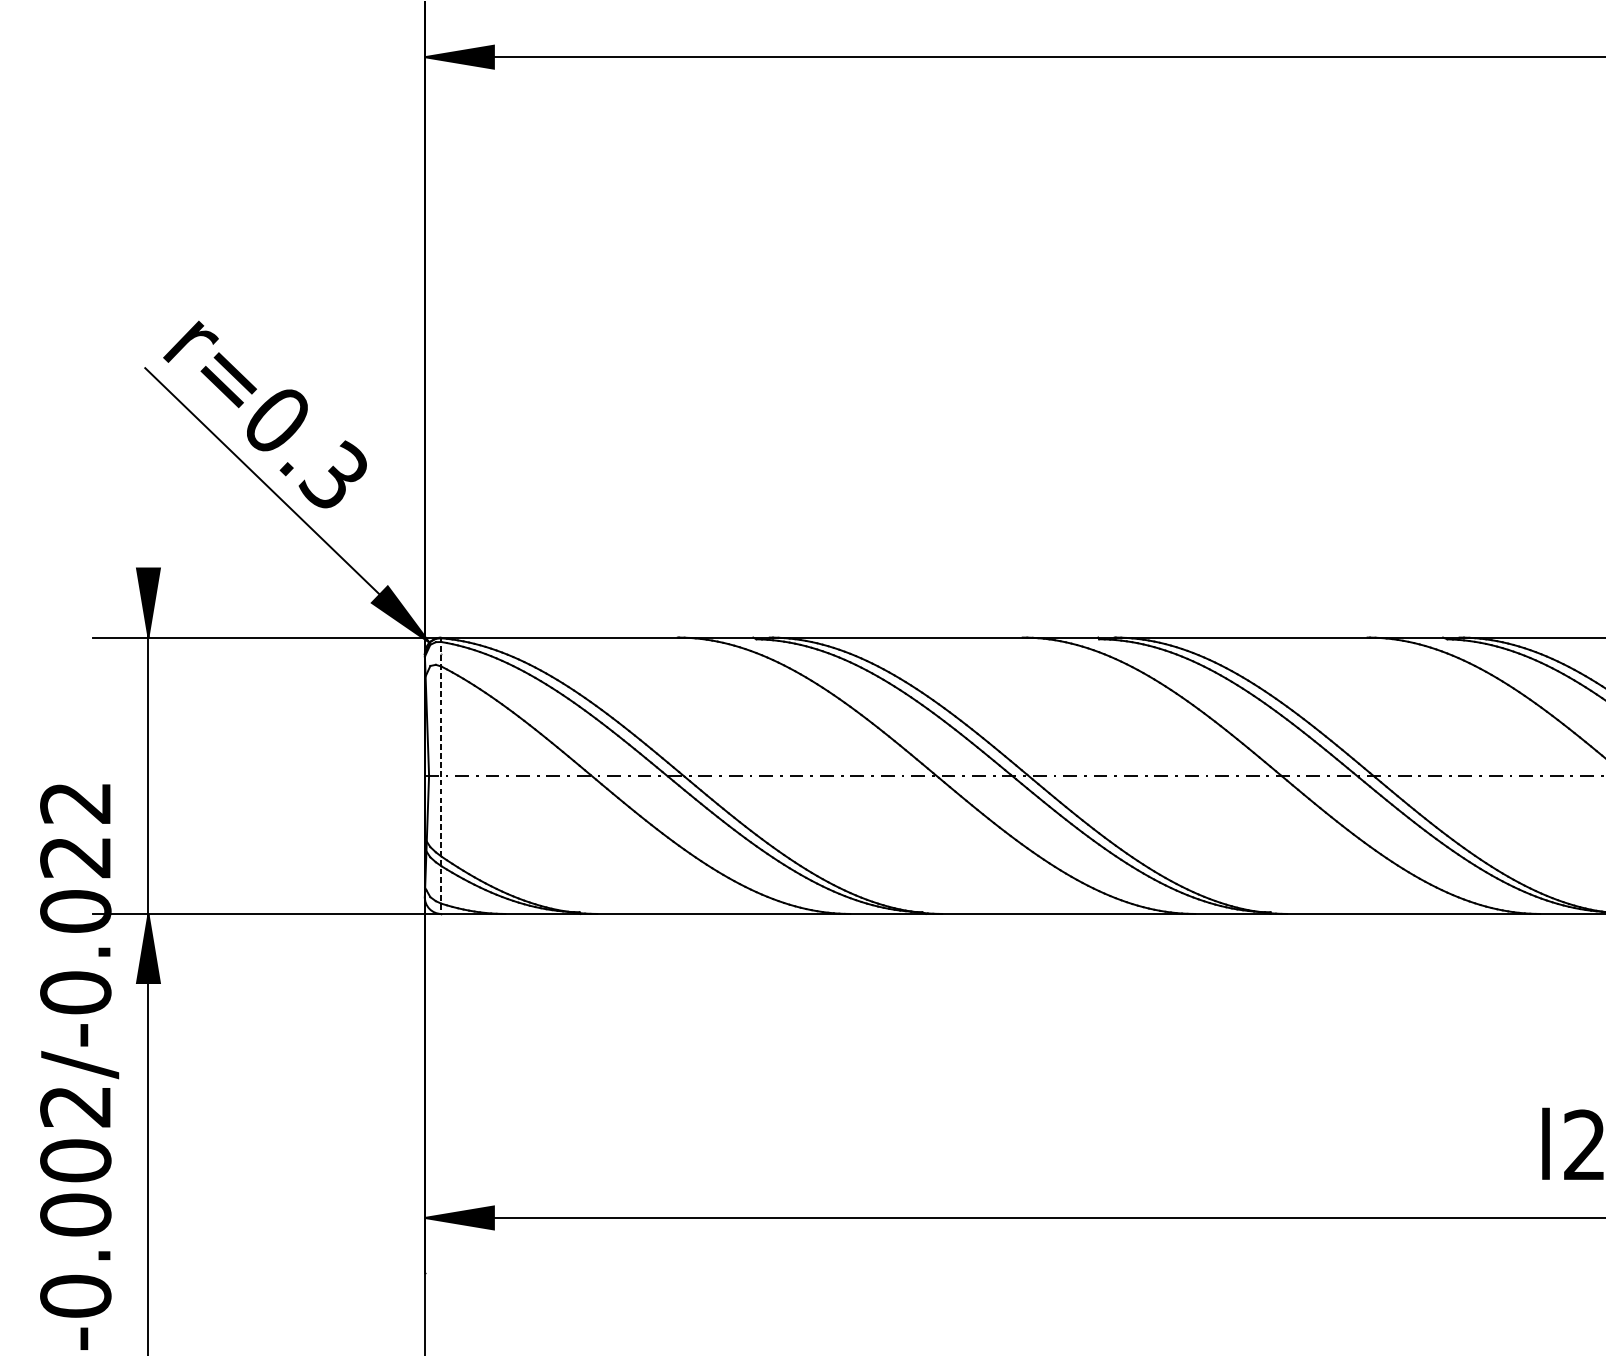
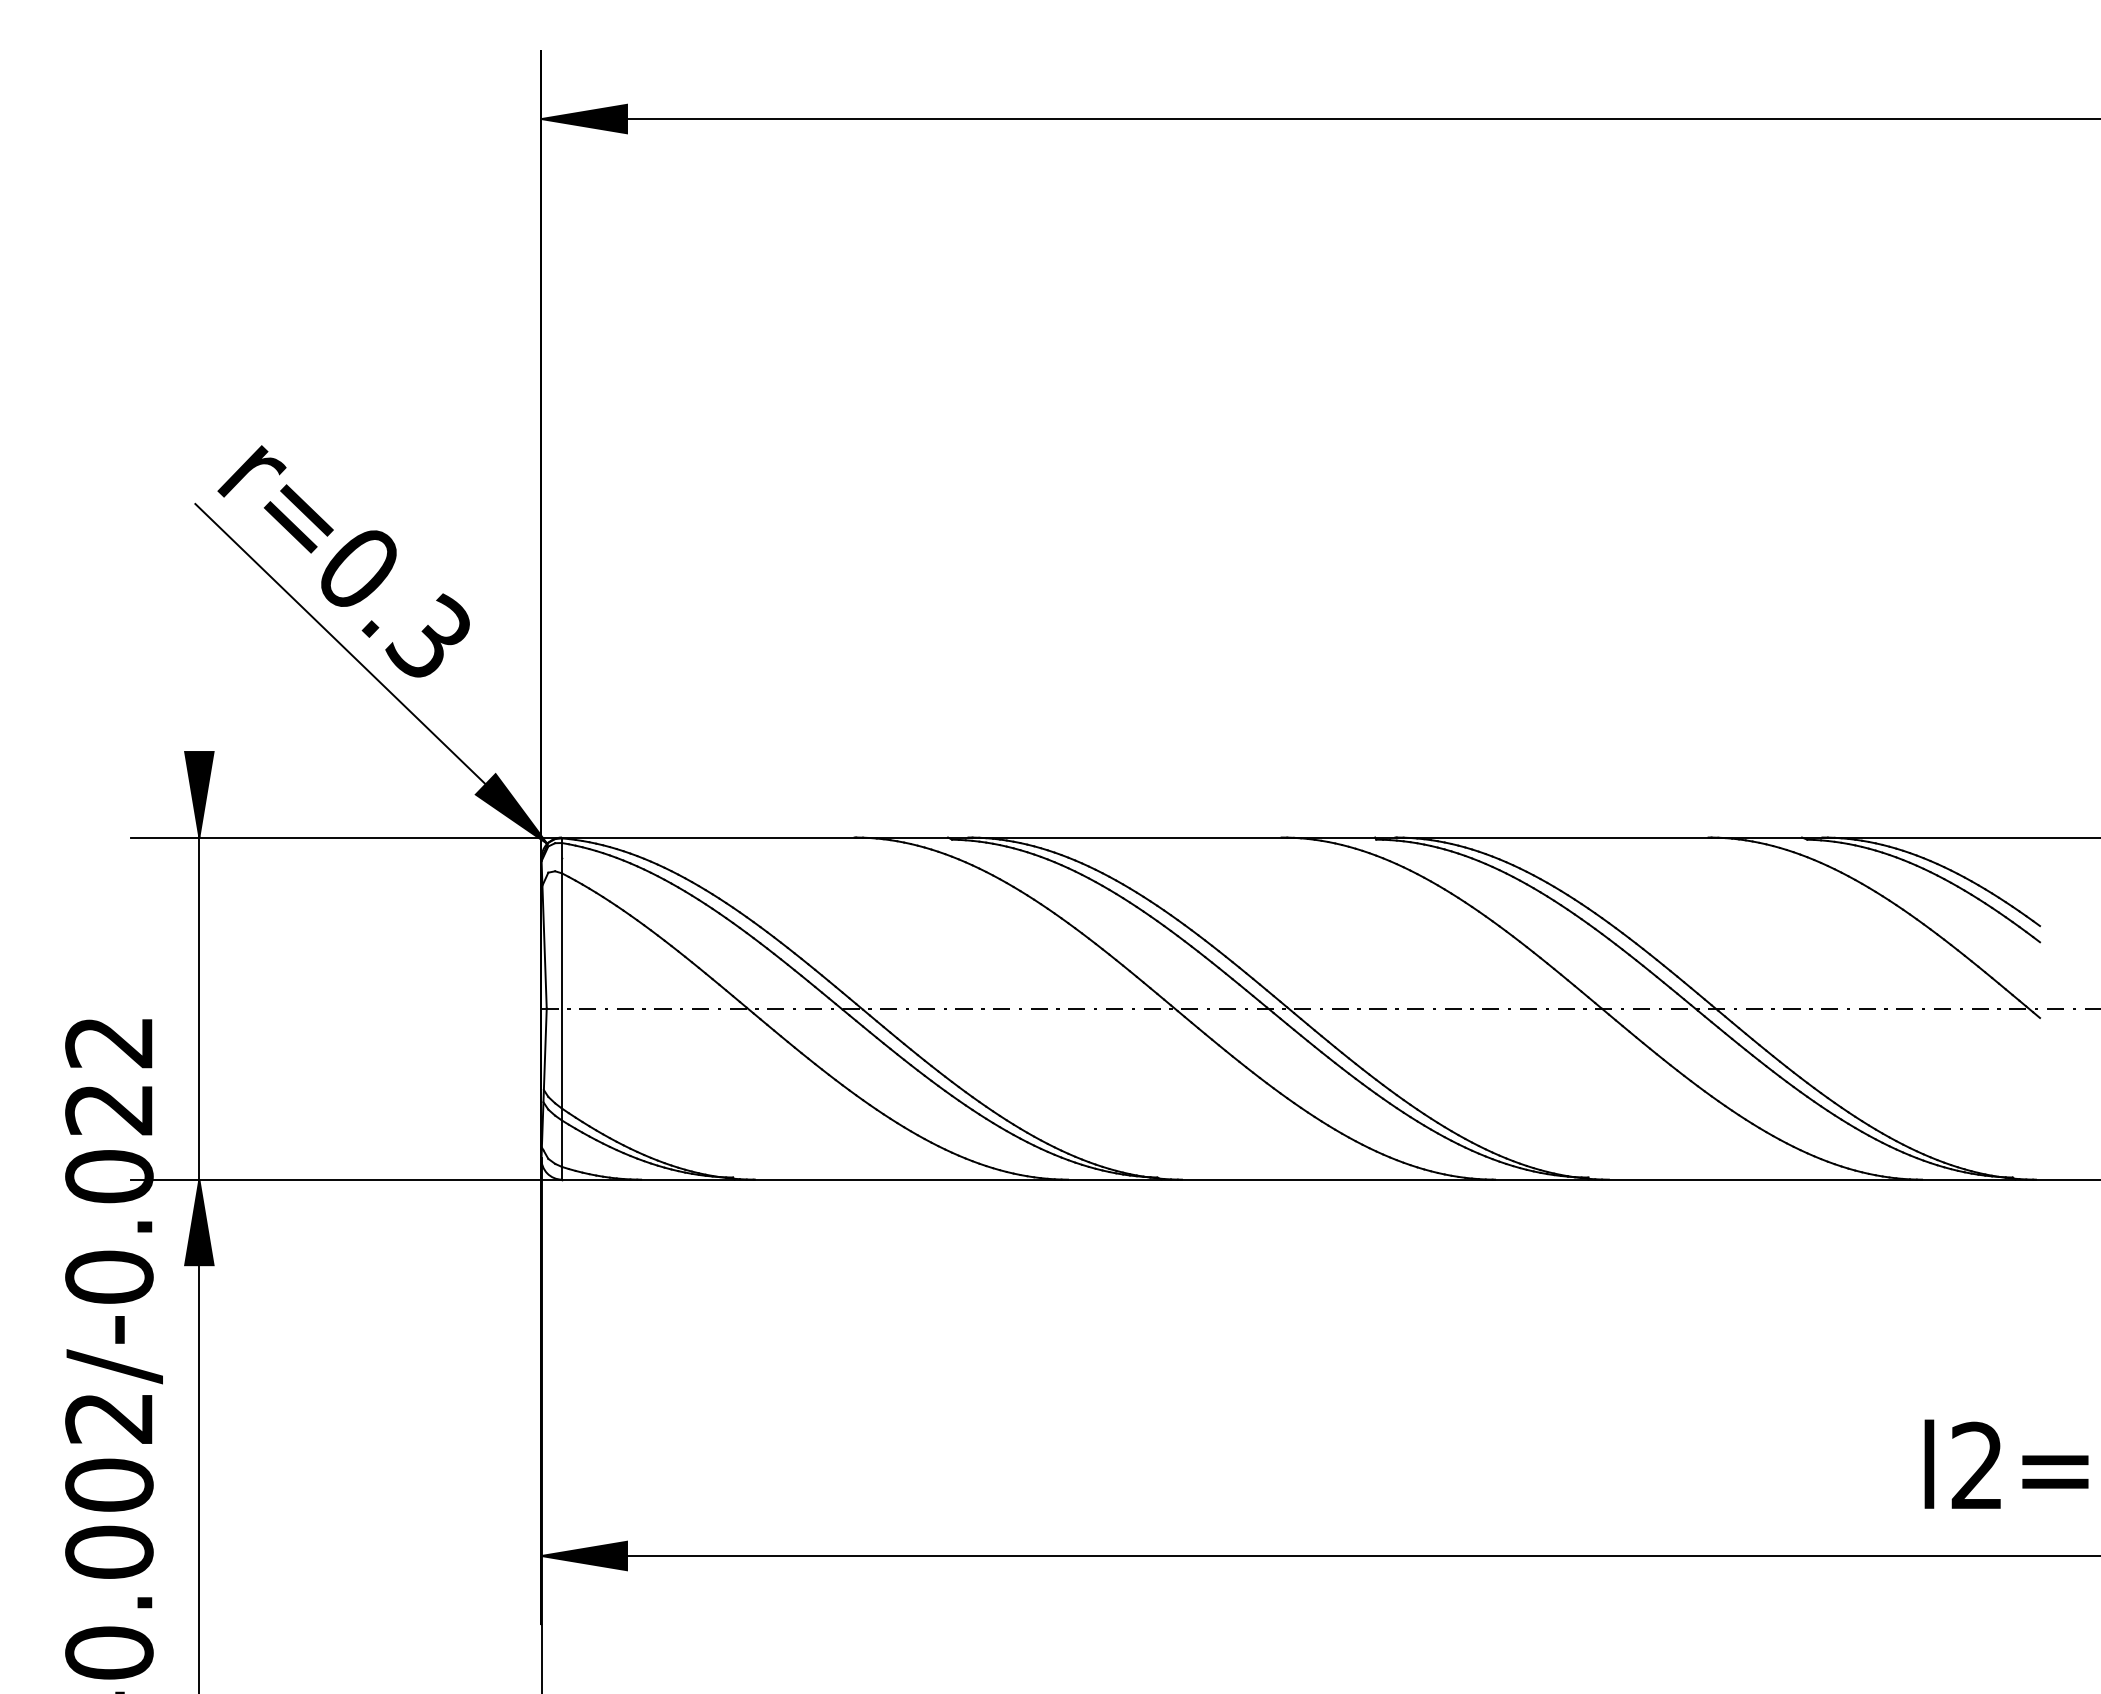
line: (441, 776) -> (562, 1009), dashed -> solid

